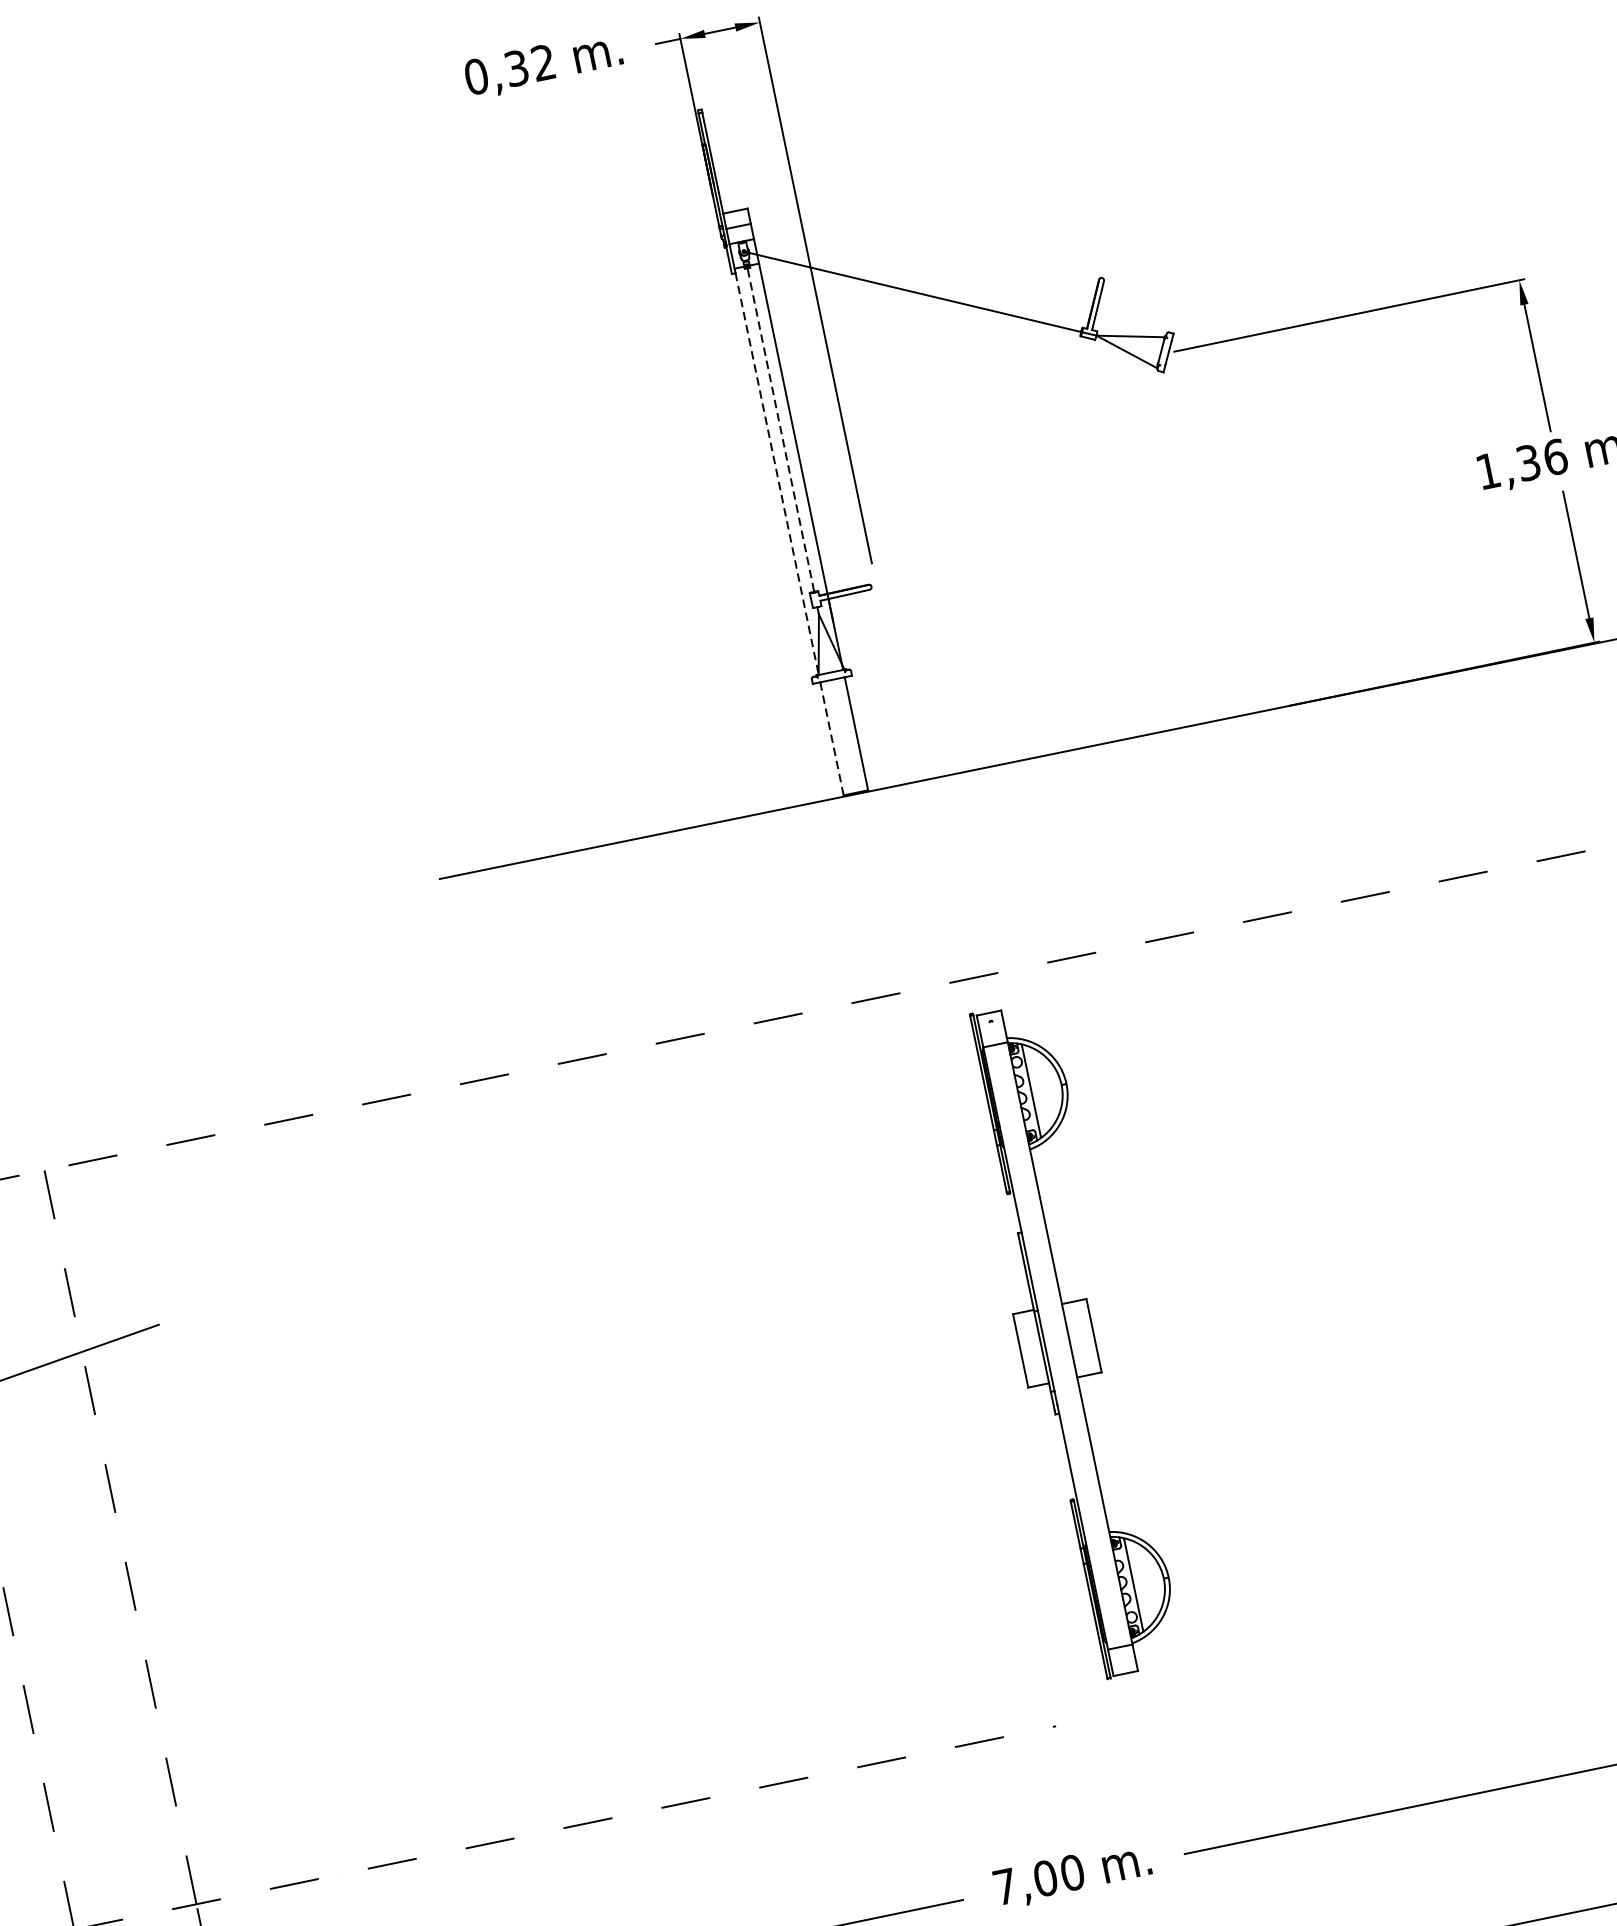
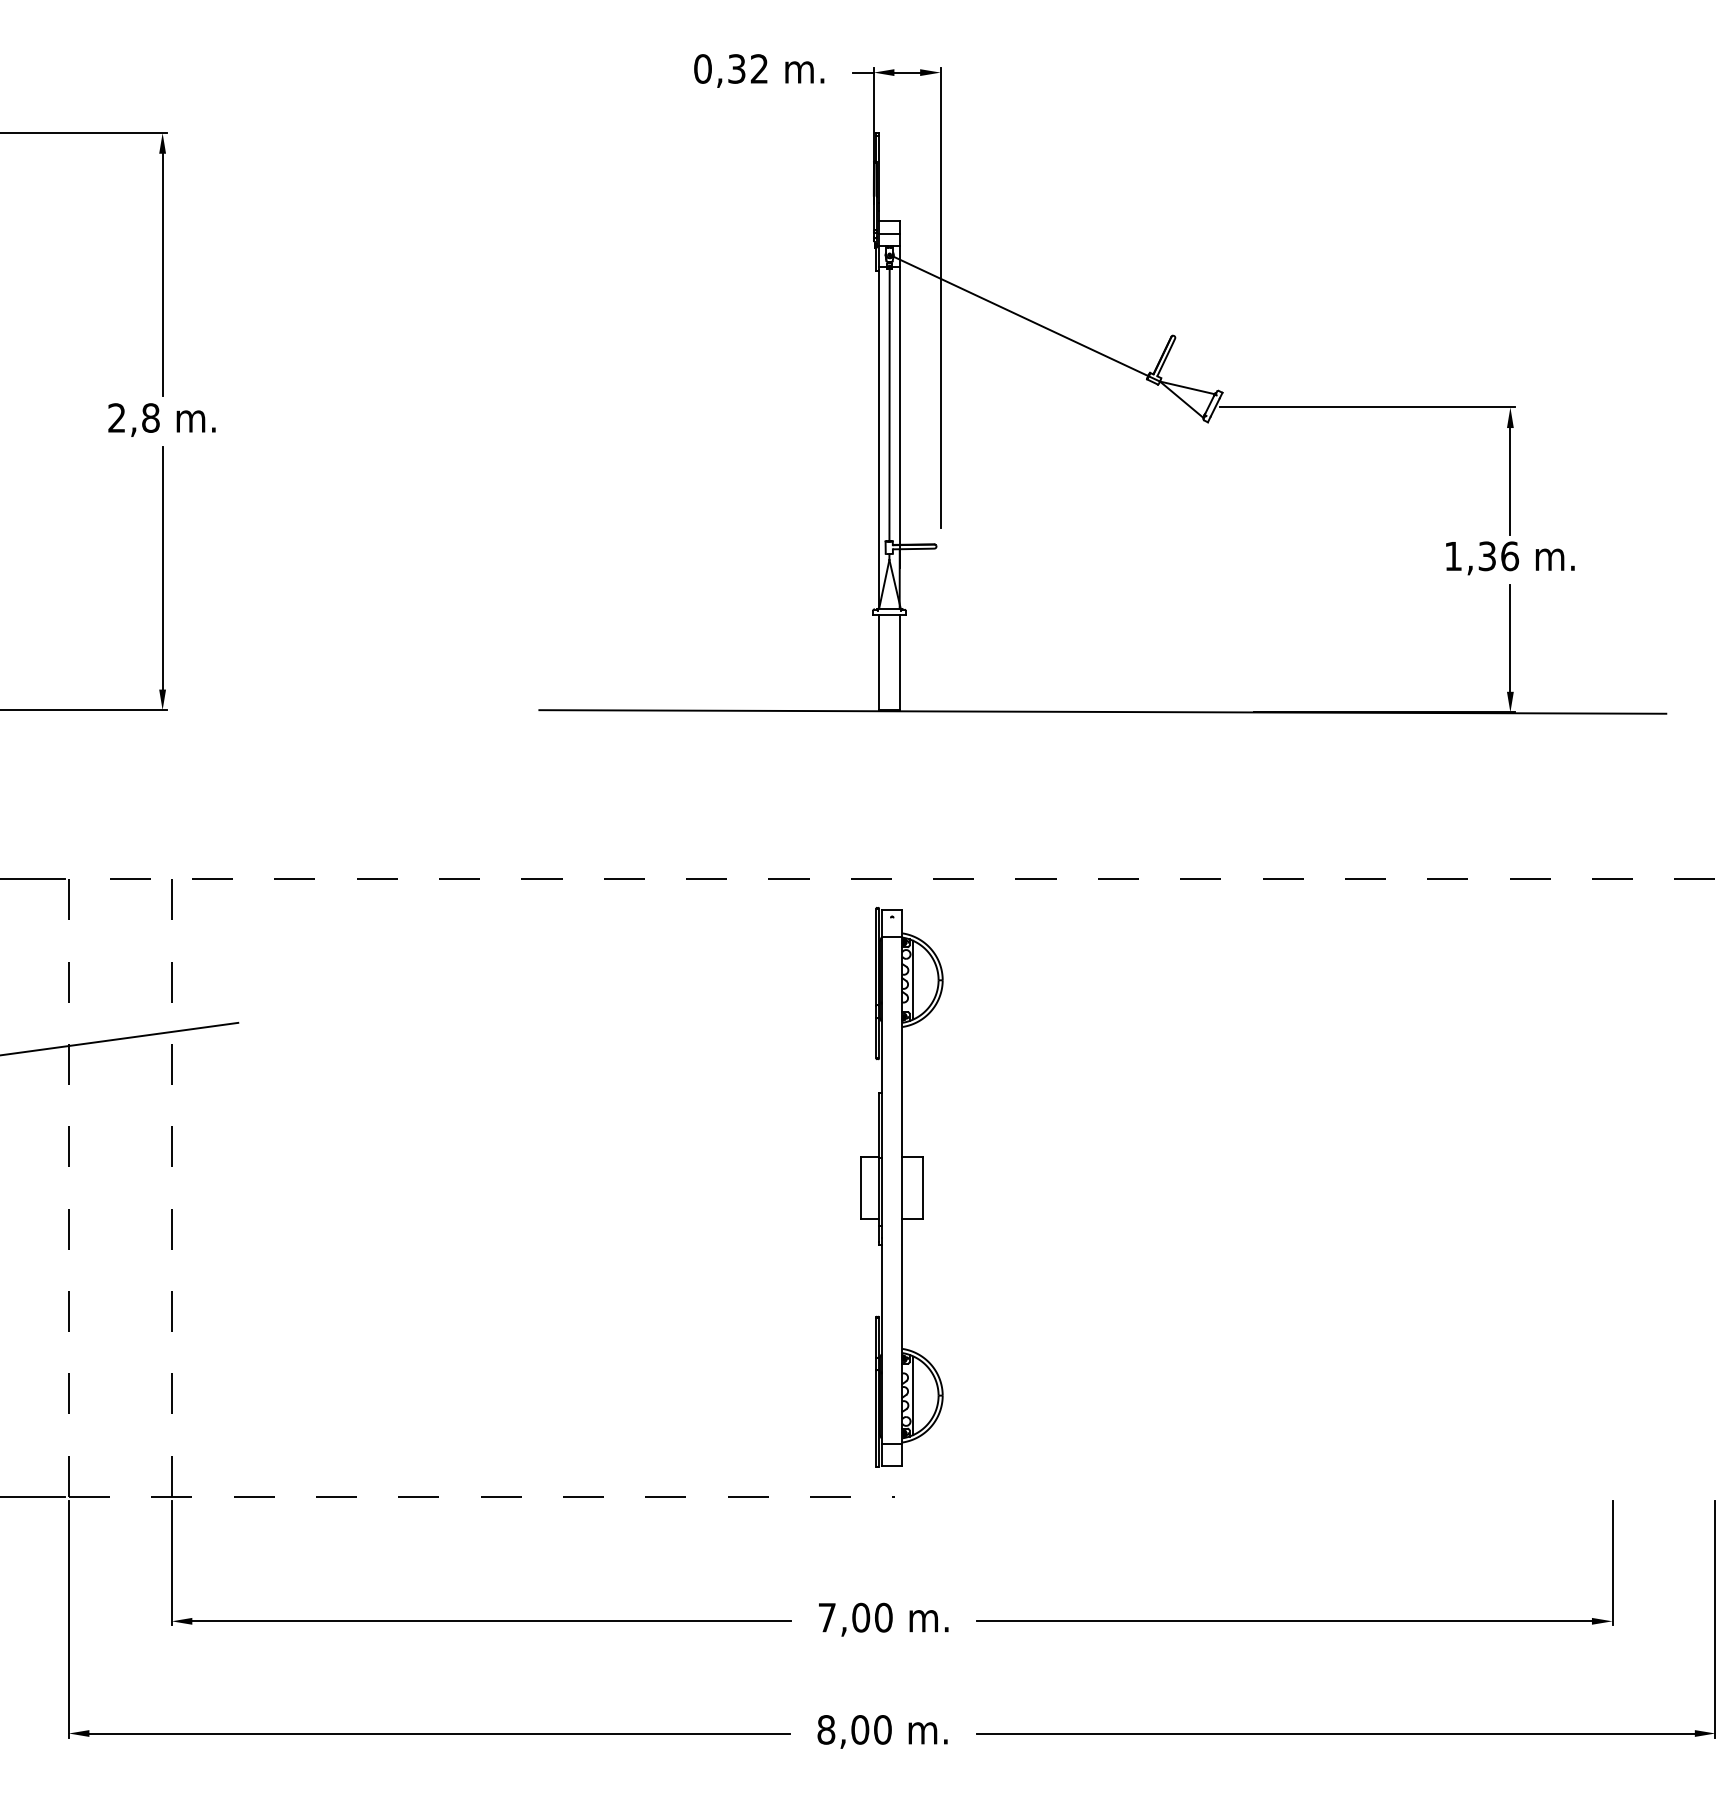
line: (781, 431) -> (889, 406), dashed -> solid
line: (777, 474) -> (879, 440), dashed -> solid
line: (832, 738) -> (879, 662), dashed -> solid
part: (1068, 1340) -> (901, 1187), moved

